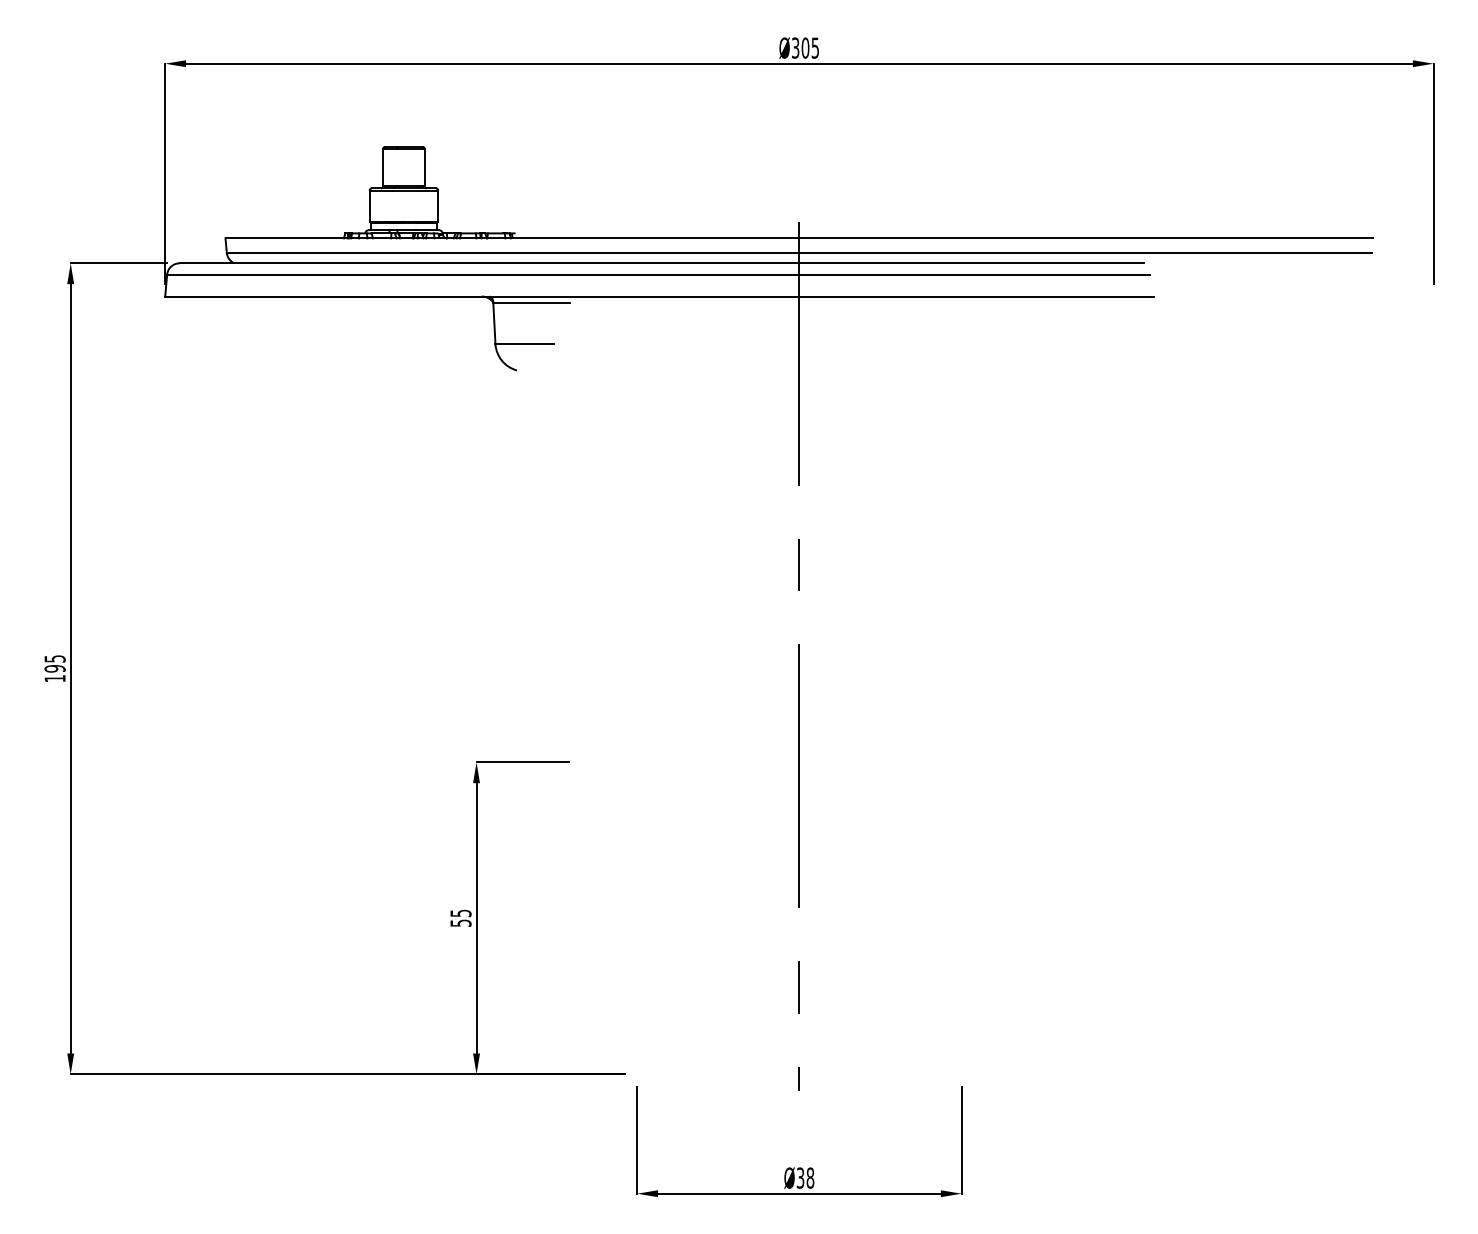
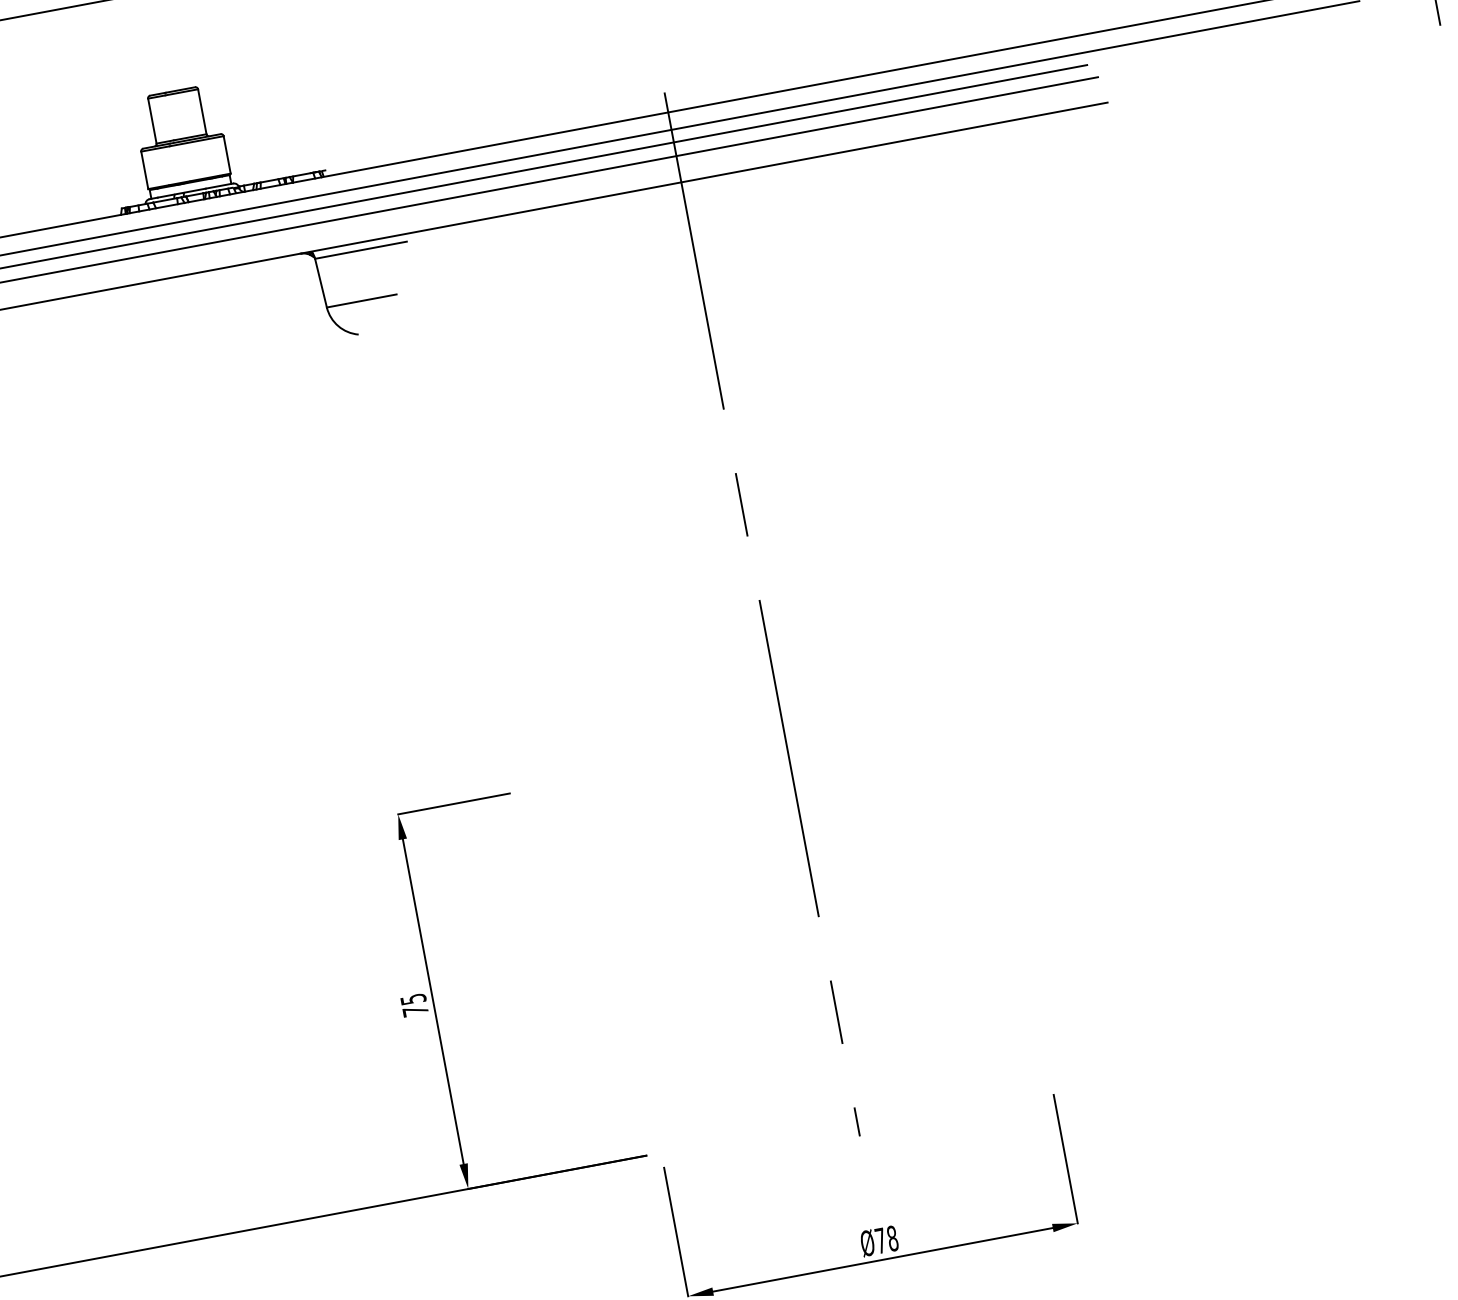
text: (460, 922) -> (414, 1010), 55 -> 75
text: (800, 1177) -> (880, 1240), Ø38 -> Ø78

